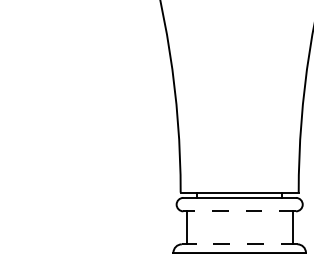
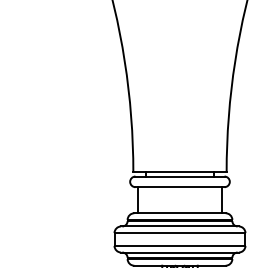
line: (239, 211) -> (179, 187), dashed -> solid
line: (239, 244) -> (179, 213), dashed -> solid

